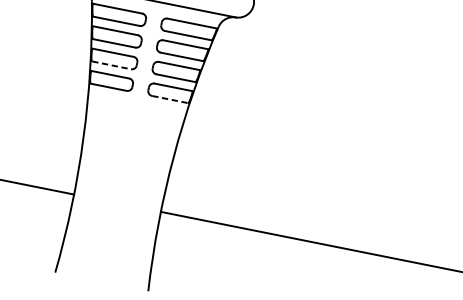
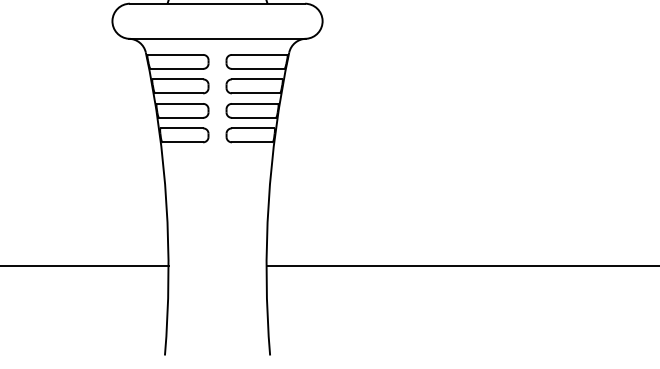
line: (111, 65) -> (181, 117), dashed -> solid
line: (170, 99) -> (252, 142), dashed -> solid

